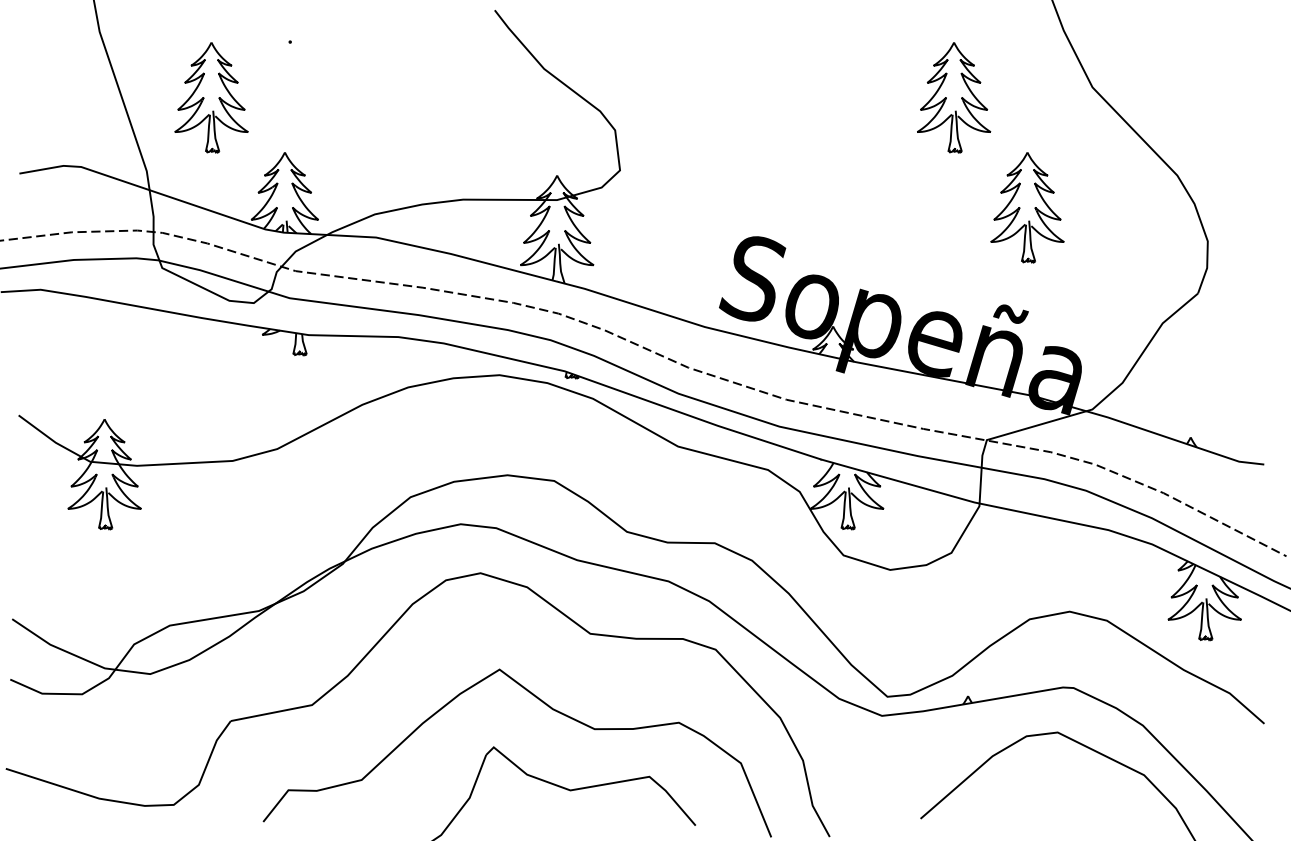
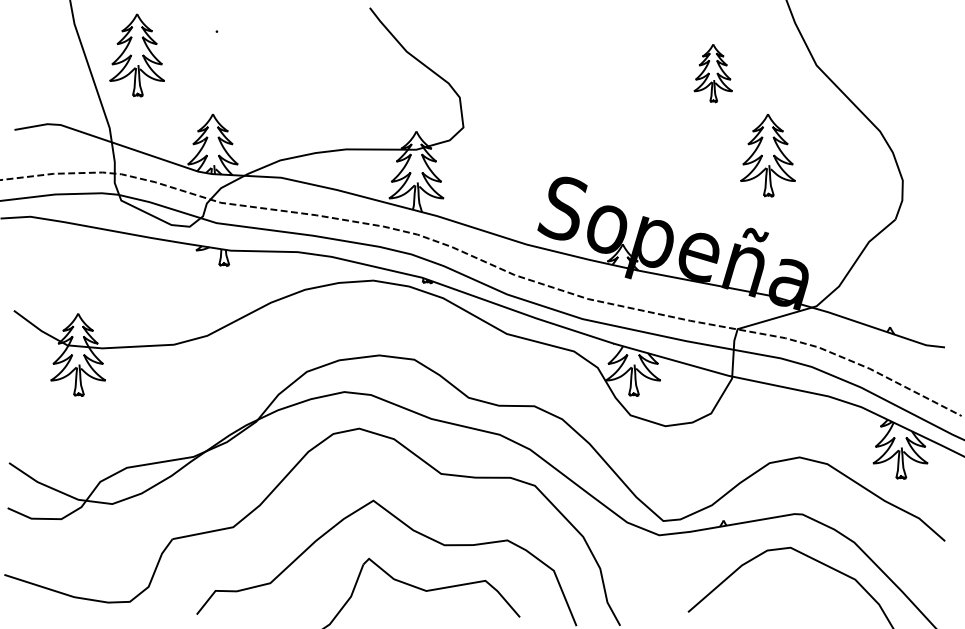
part: (211, 97) -> (137, 55), moved
part: (954, 97) -> (713, 73), size x0.7

